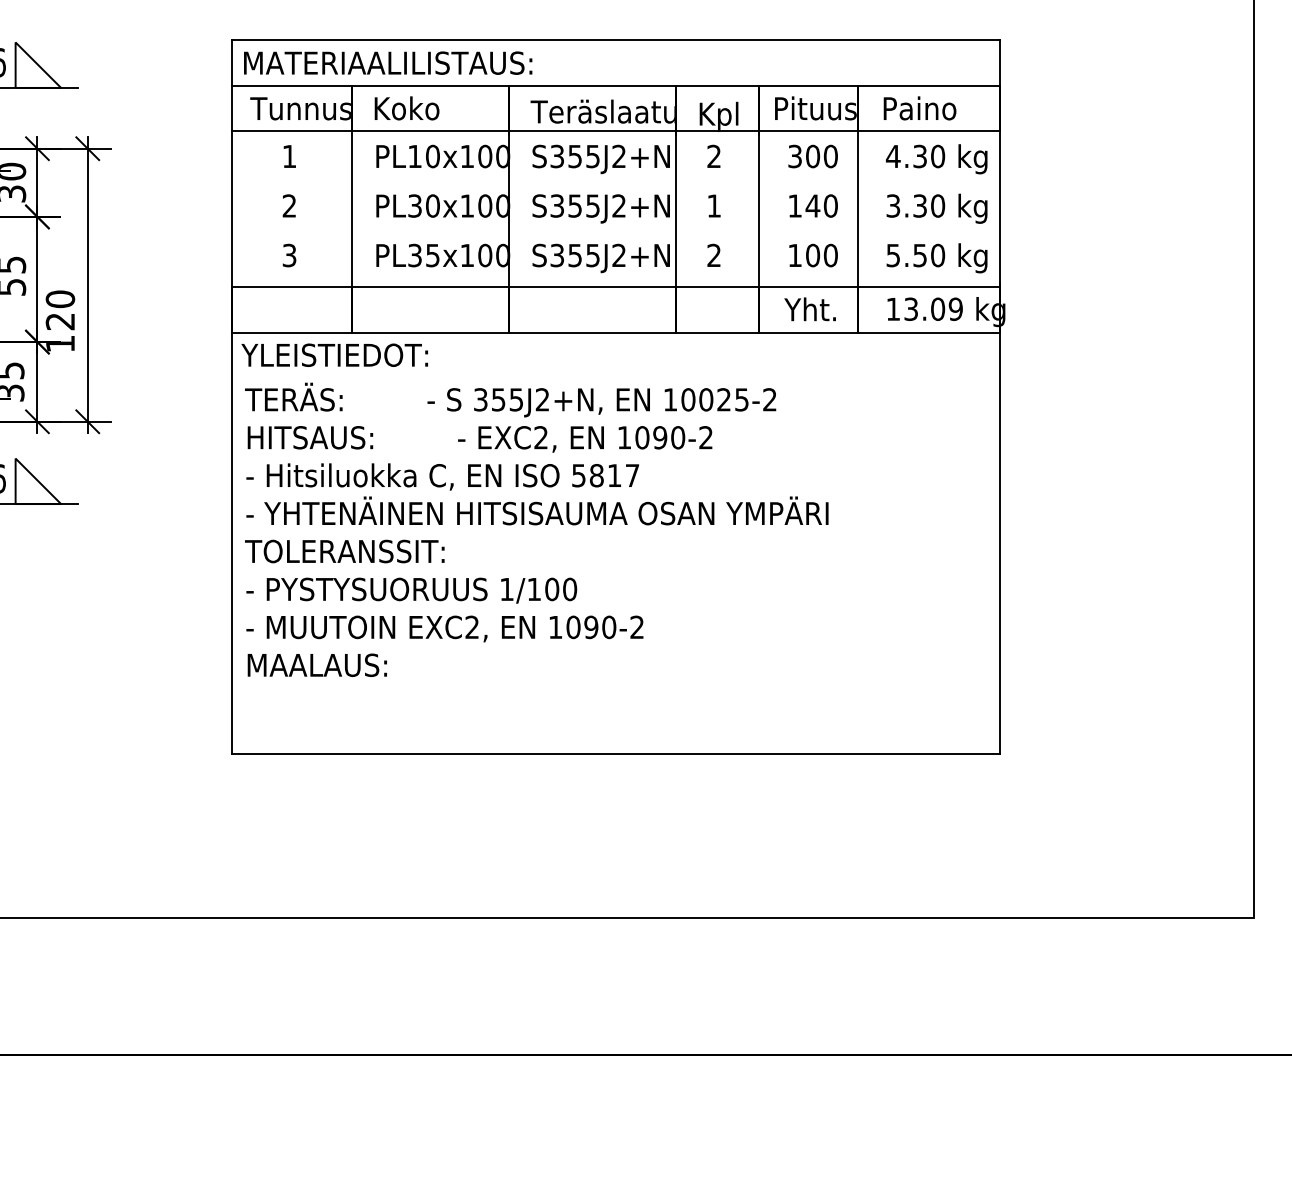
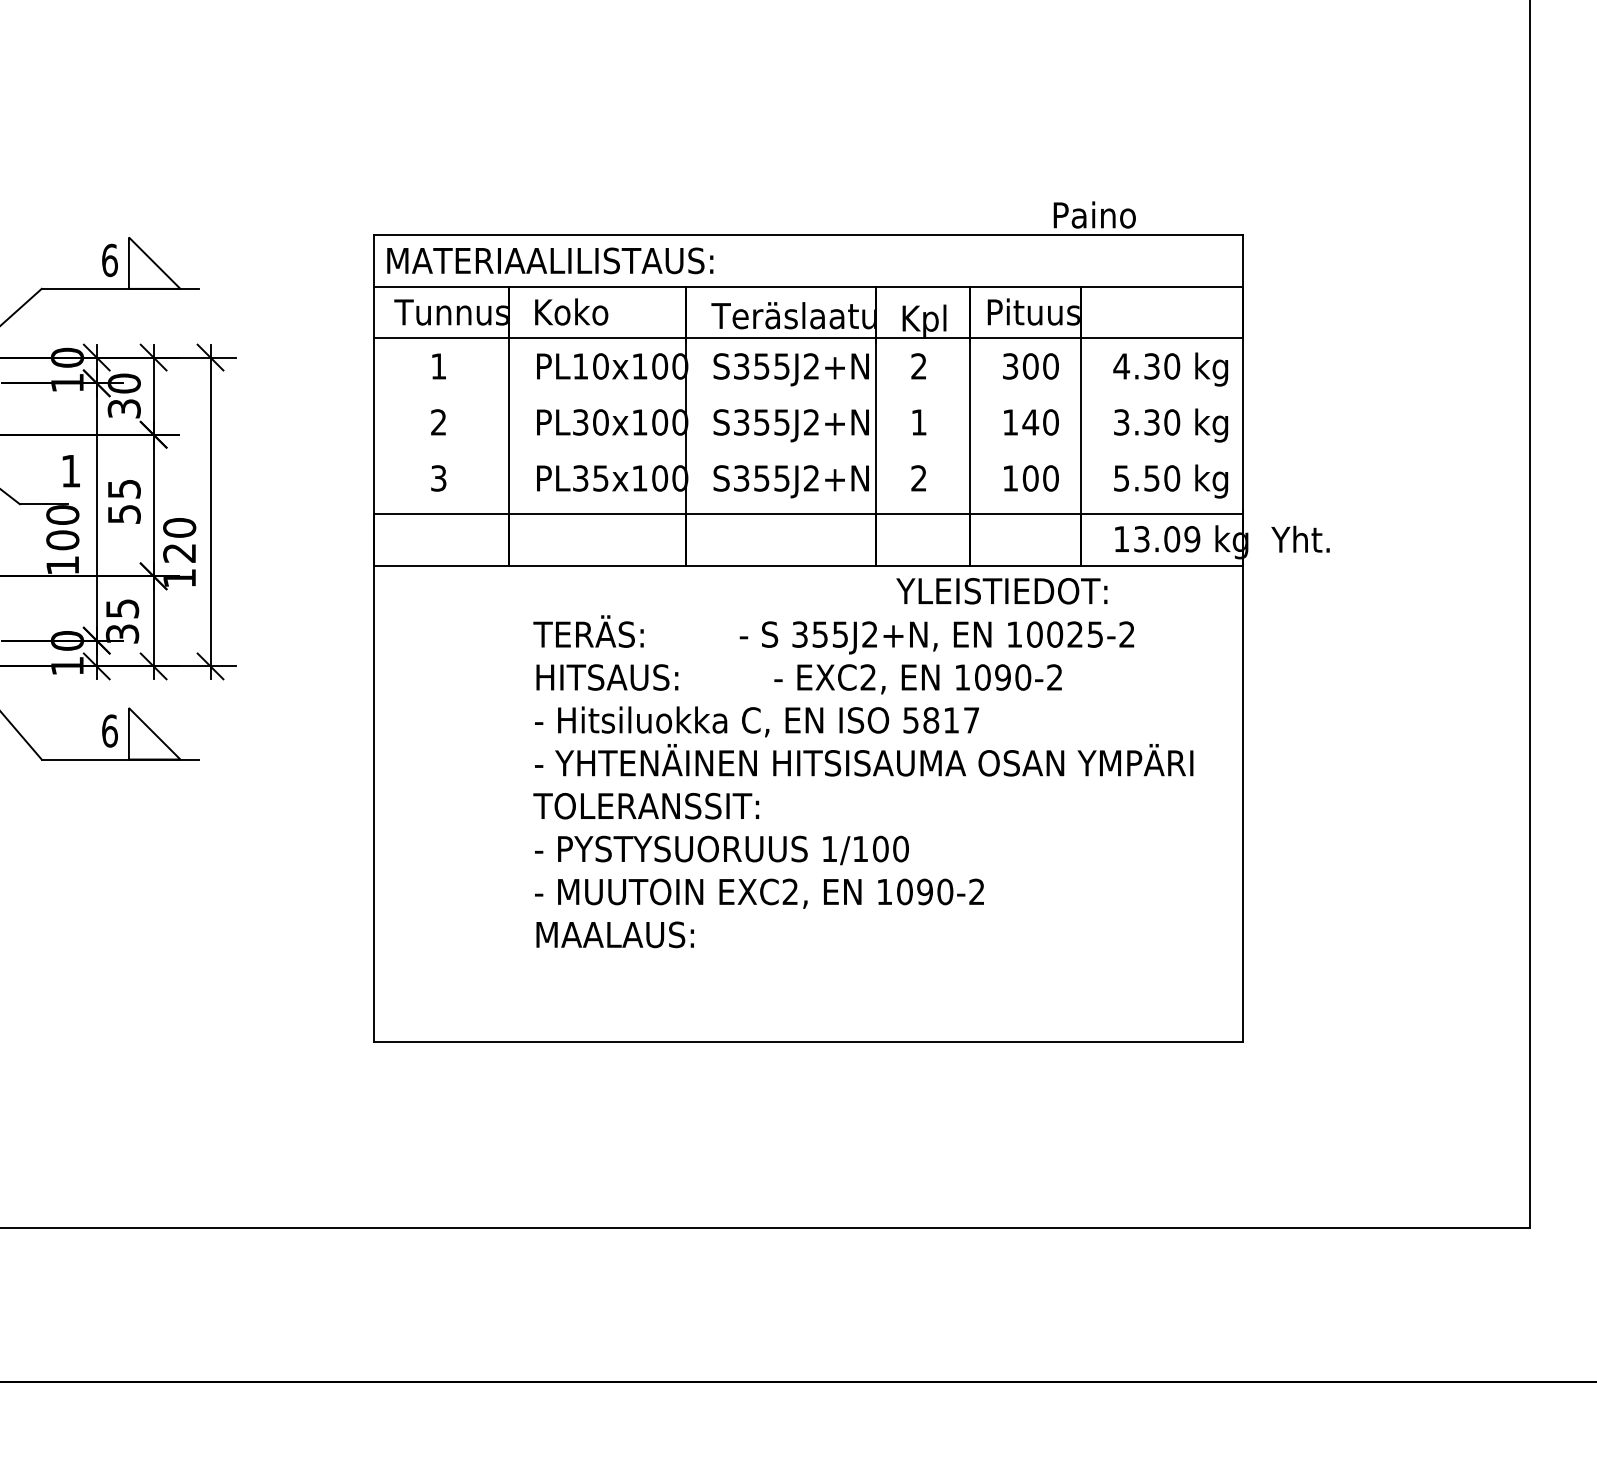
text: (919, 107) -> (1094, 214), moved
text: (810, 308) -> (1300, 538), moved
text: (334, 355) -> (1001, 591), moved
text: (536, 529) -> (863, 781), moved

